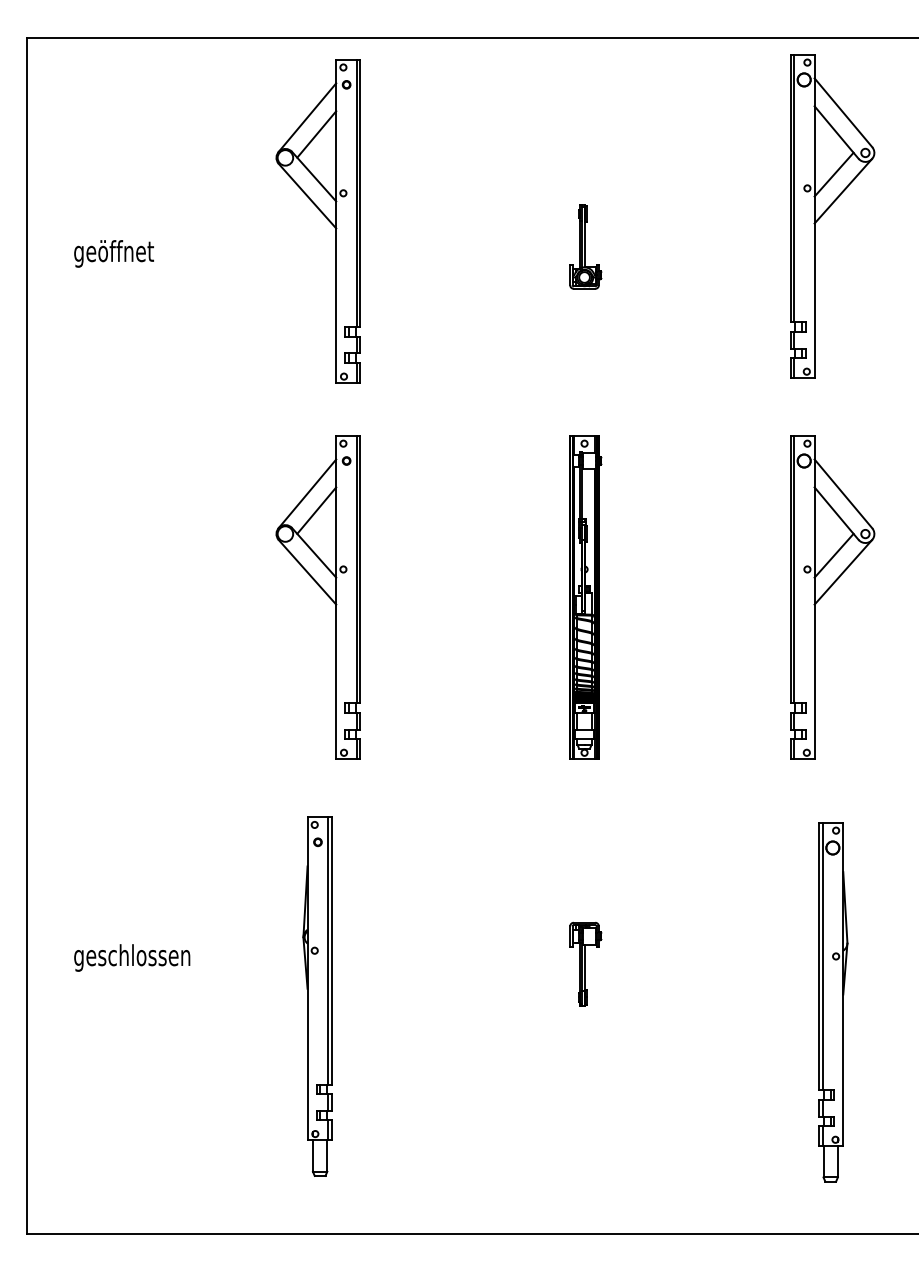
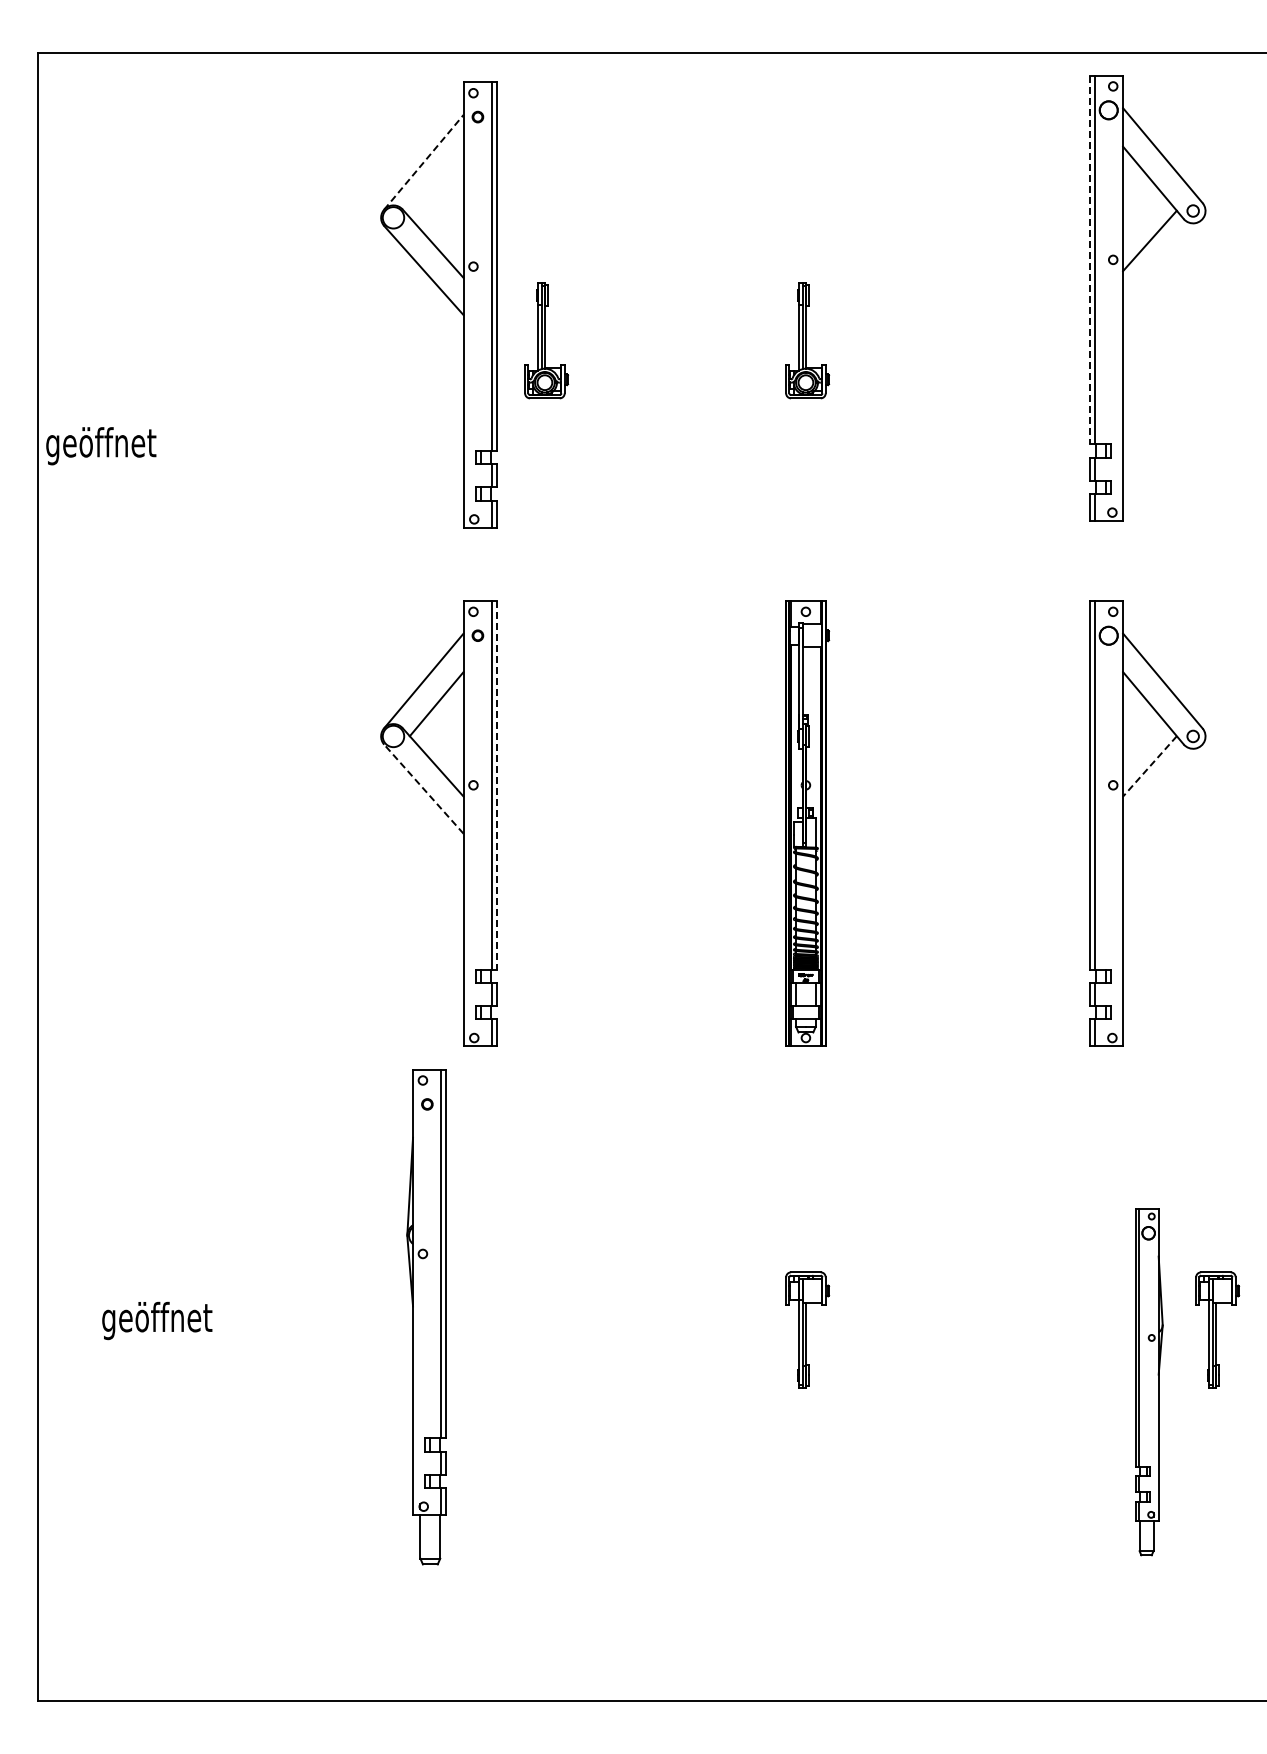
line: (307, 117) -> (423, 162), solid -> dashed
line: (316, 134) -> (436, 185), removed
line: (790, 188) -> (1090, 260), solid -> dashed
line: (843, 191) -> (1162, 263), removed
part: (396, 246) -> (546, 340), added
text: (114, 254) -> (101, 446), moved
line: (833, 555) -> (1149, 766), solid -> dashed
line: (360, 569) -> (496, 785), solid -> dashed
line: (843, 571) -> (1162, 788), removed
line: (307, 572) -> (423, 789), solid -> dashed
text: (143, 954) -> (198, 1316), geschlossen -> geöffnet
part: (883, 964) -> (1217, 1329), added
part: (317, 996) -> (426, 1317), moved
part: (833, 1002) -> (1149, 1382), size x0.7

